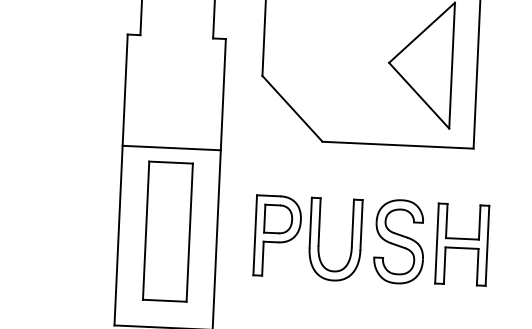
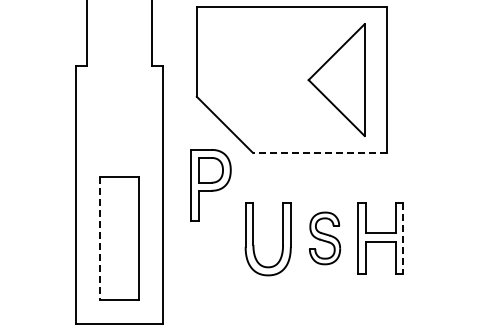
line: (397, 144) -> (319, 152), solid -> dashed
line: (170, 148) -> (118, 164), removed
line: (145, 231) -> (99, 239), solid -> dashed
part: (277, 236) -> (210, 185), moved
part: (398, 241) -> (324, 238), size x0.7
line: (487, 245) -> (403, 238), solid -> dashed

